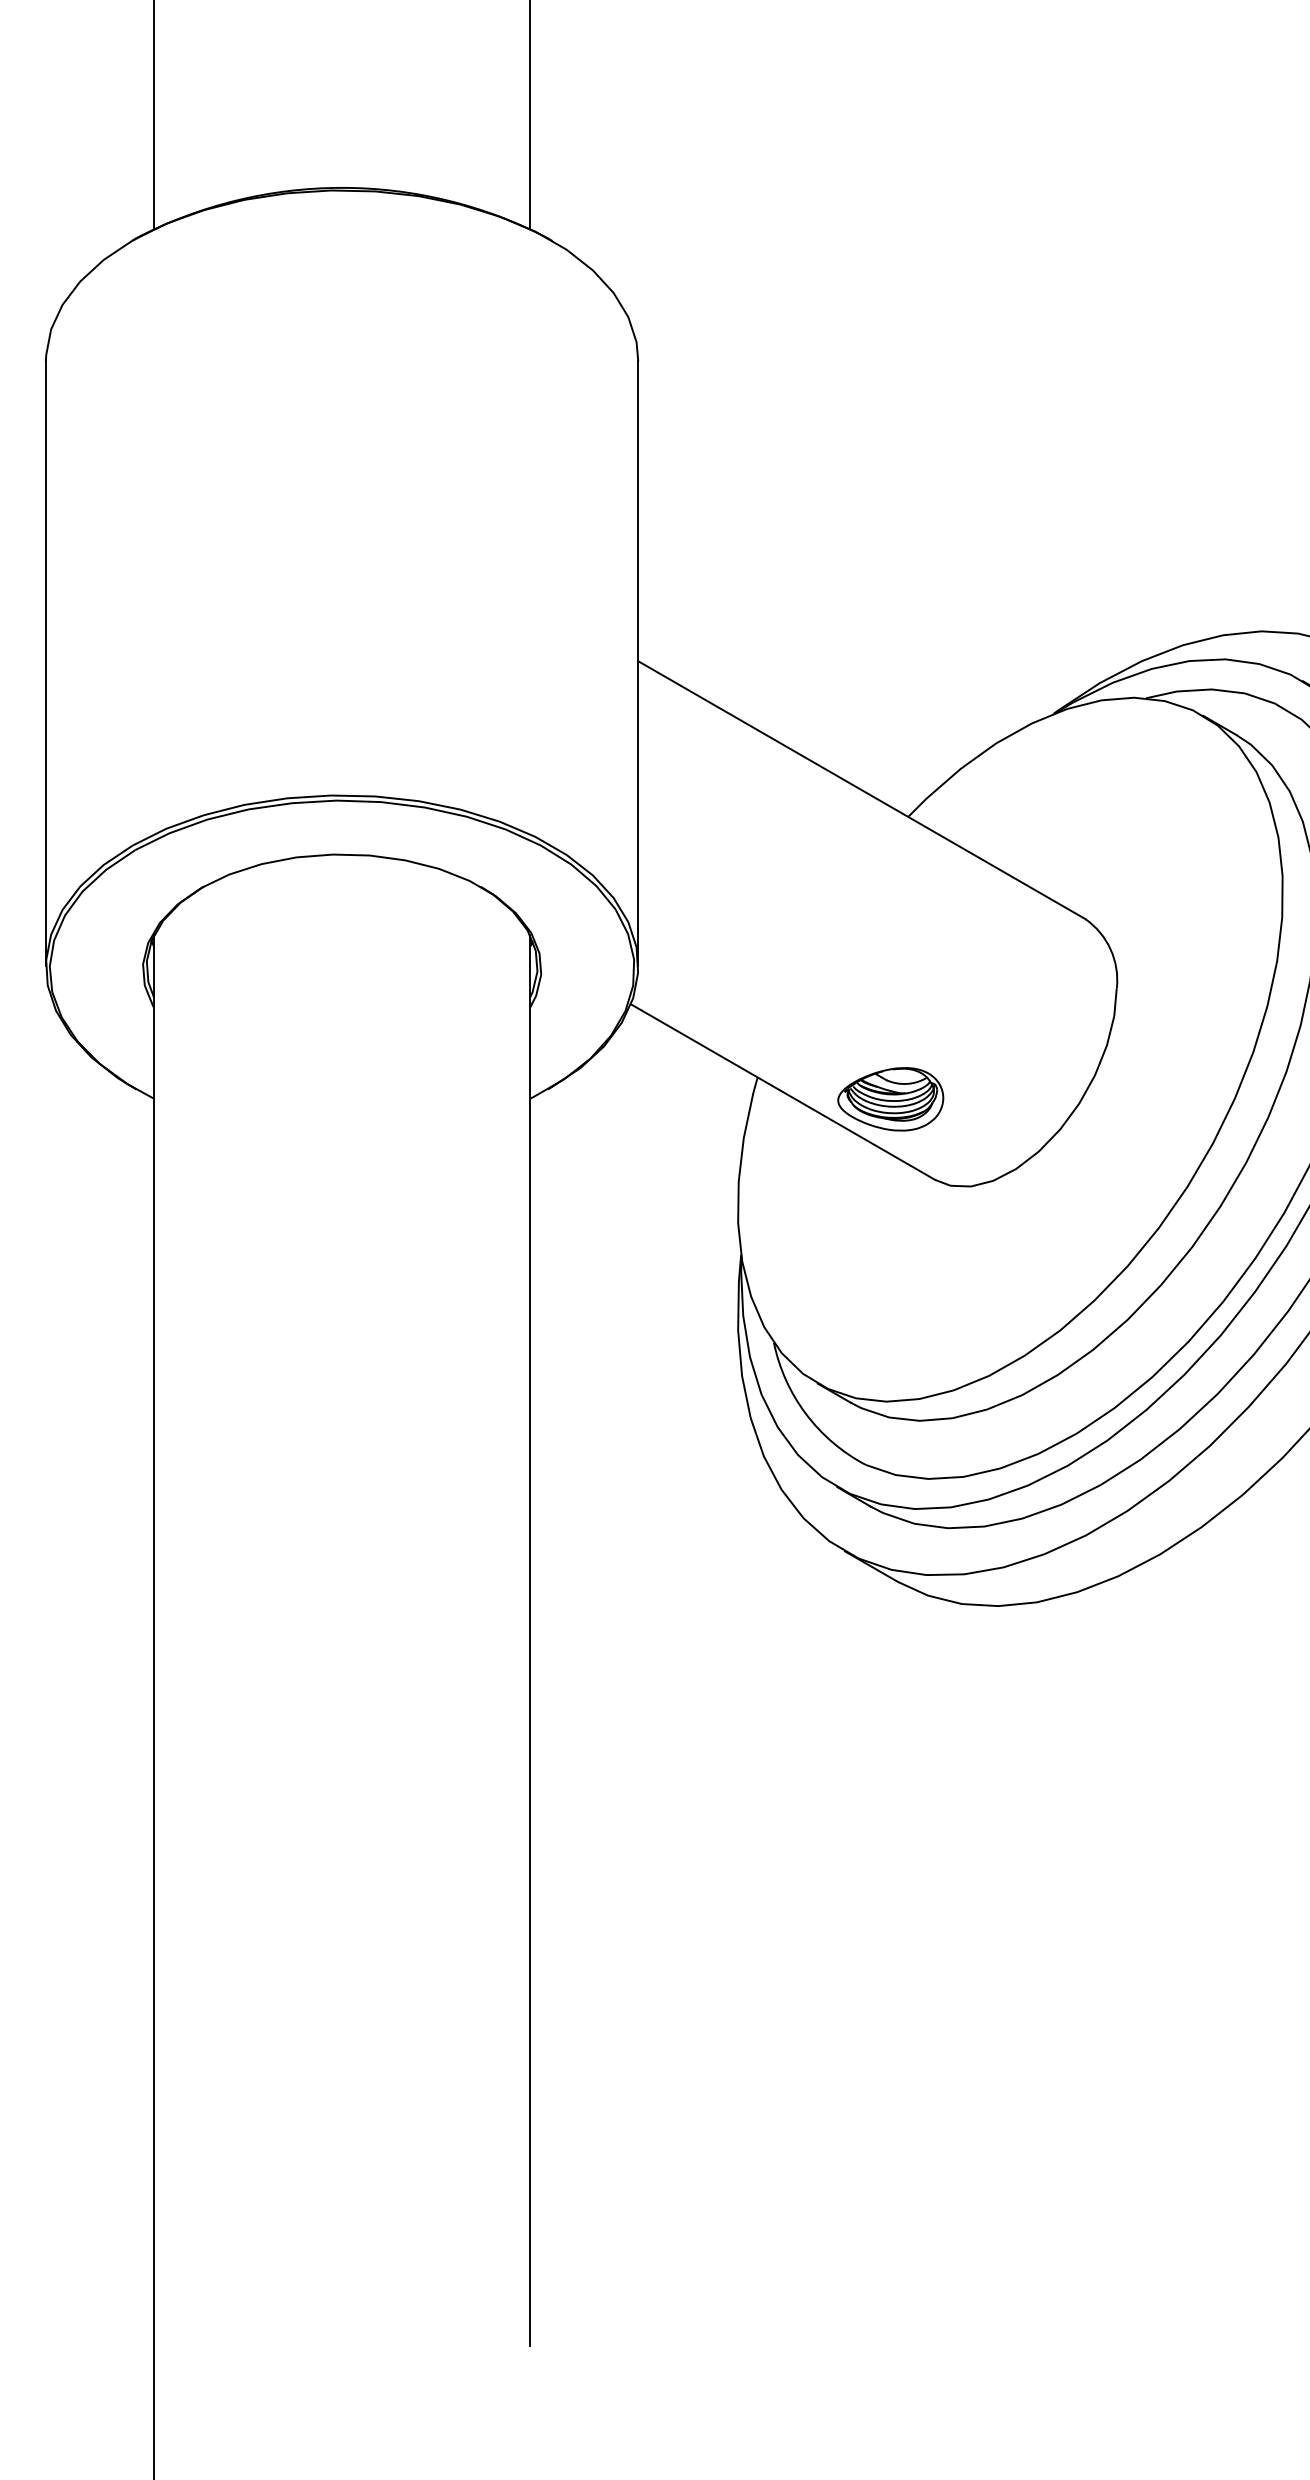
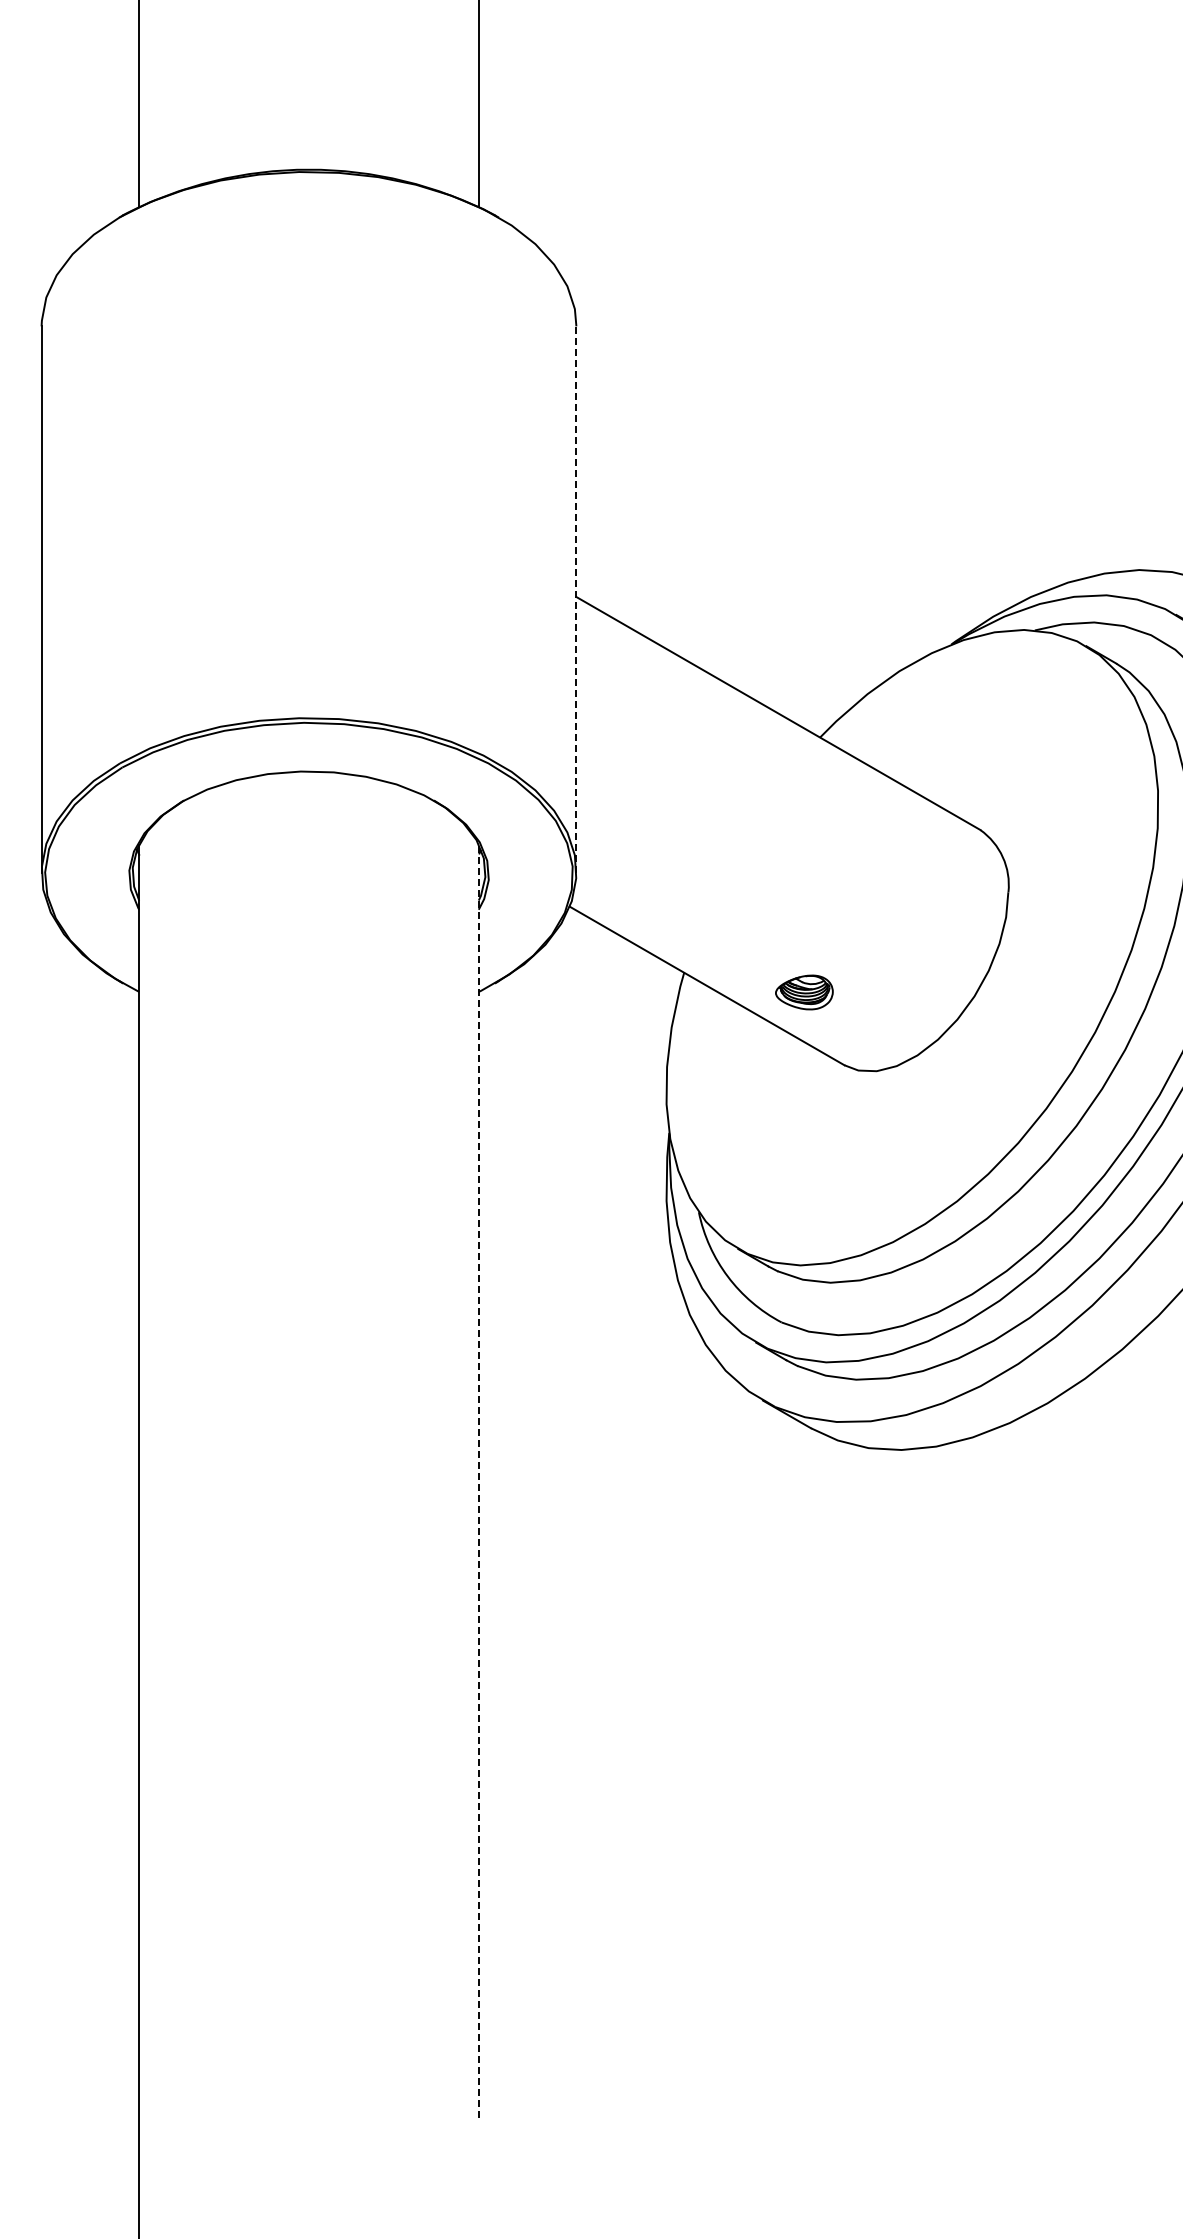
line: (638, 662) -> (576, 598), solid -> dashed
part: (890, 1099) -> (804, 992), size x0.6
line: (529, 1640) -> (478, 1481), solid -> dashed

